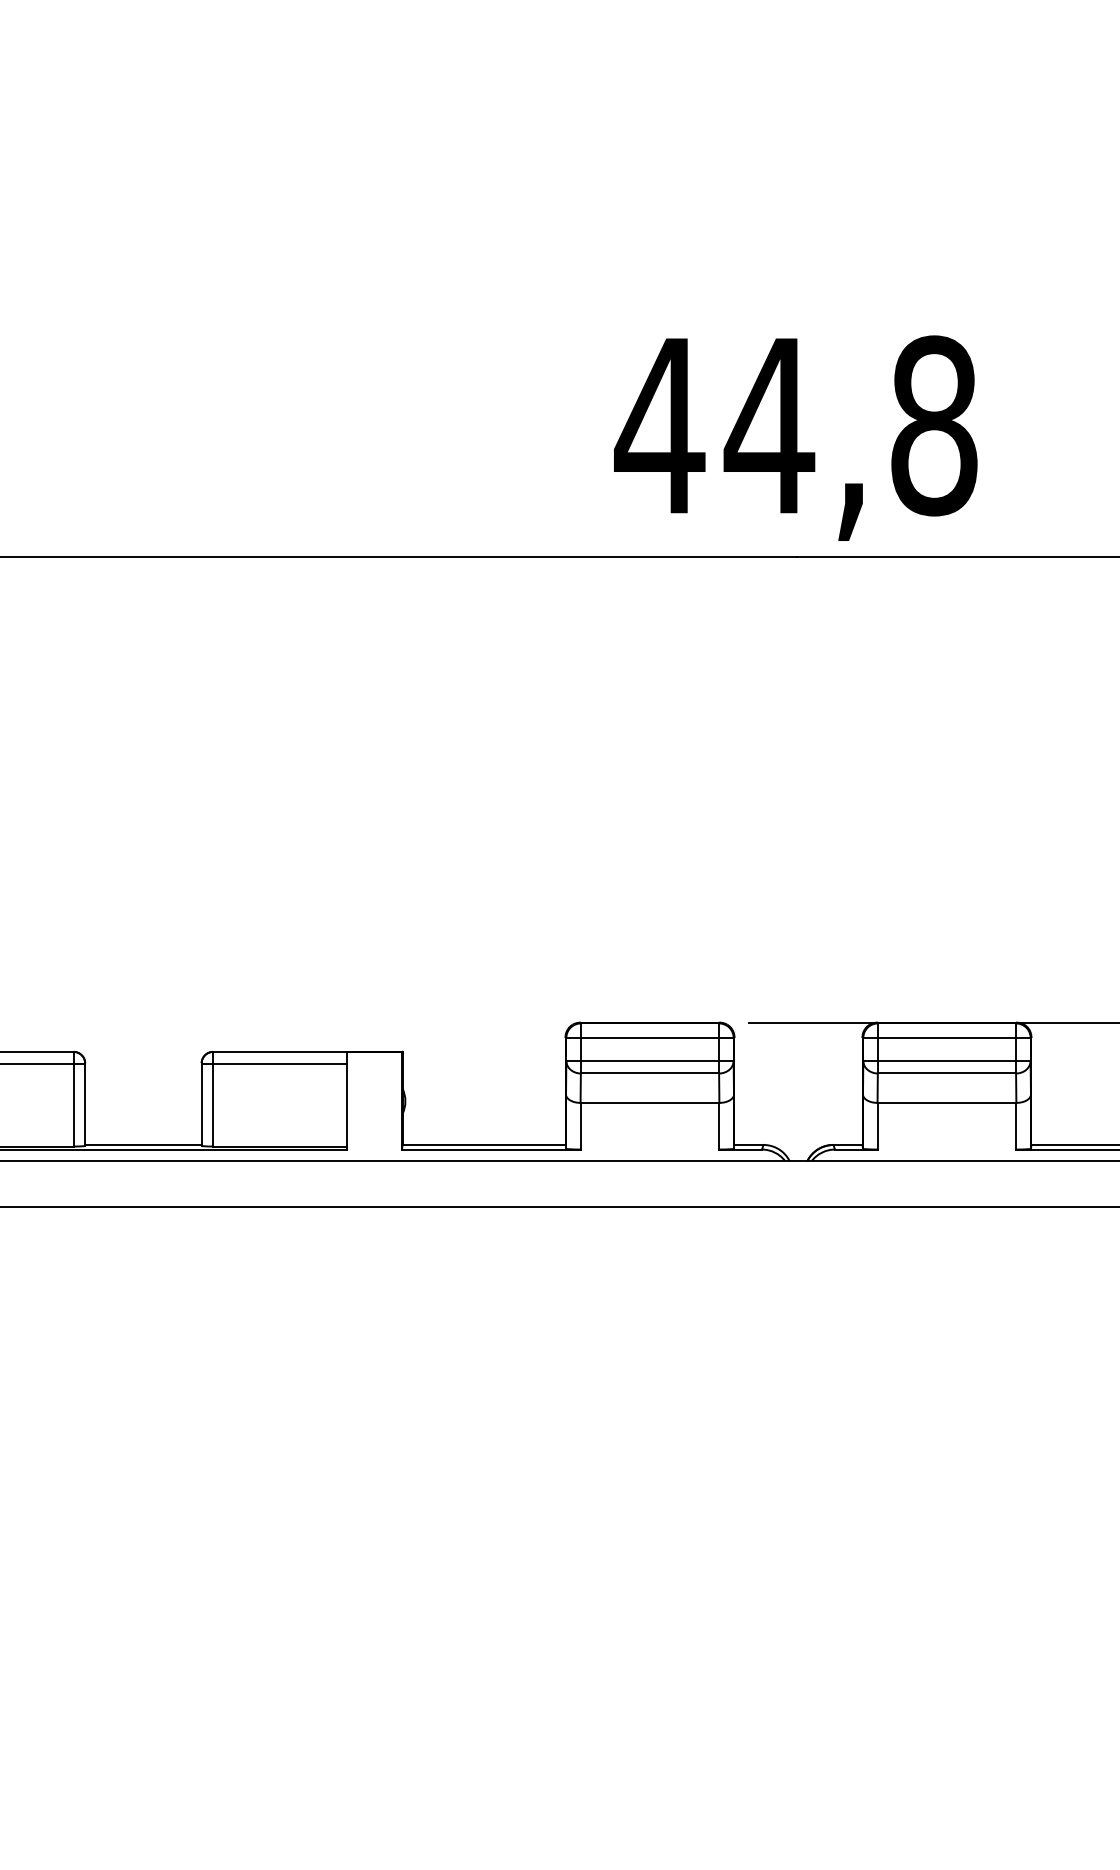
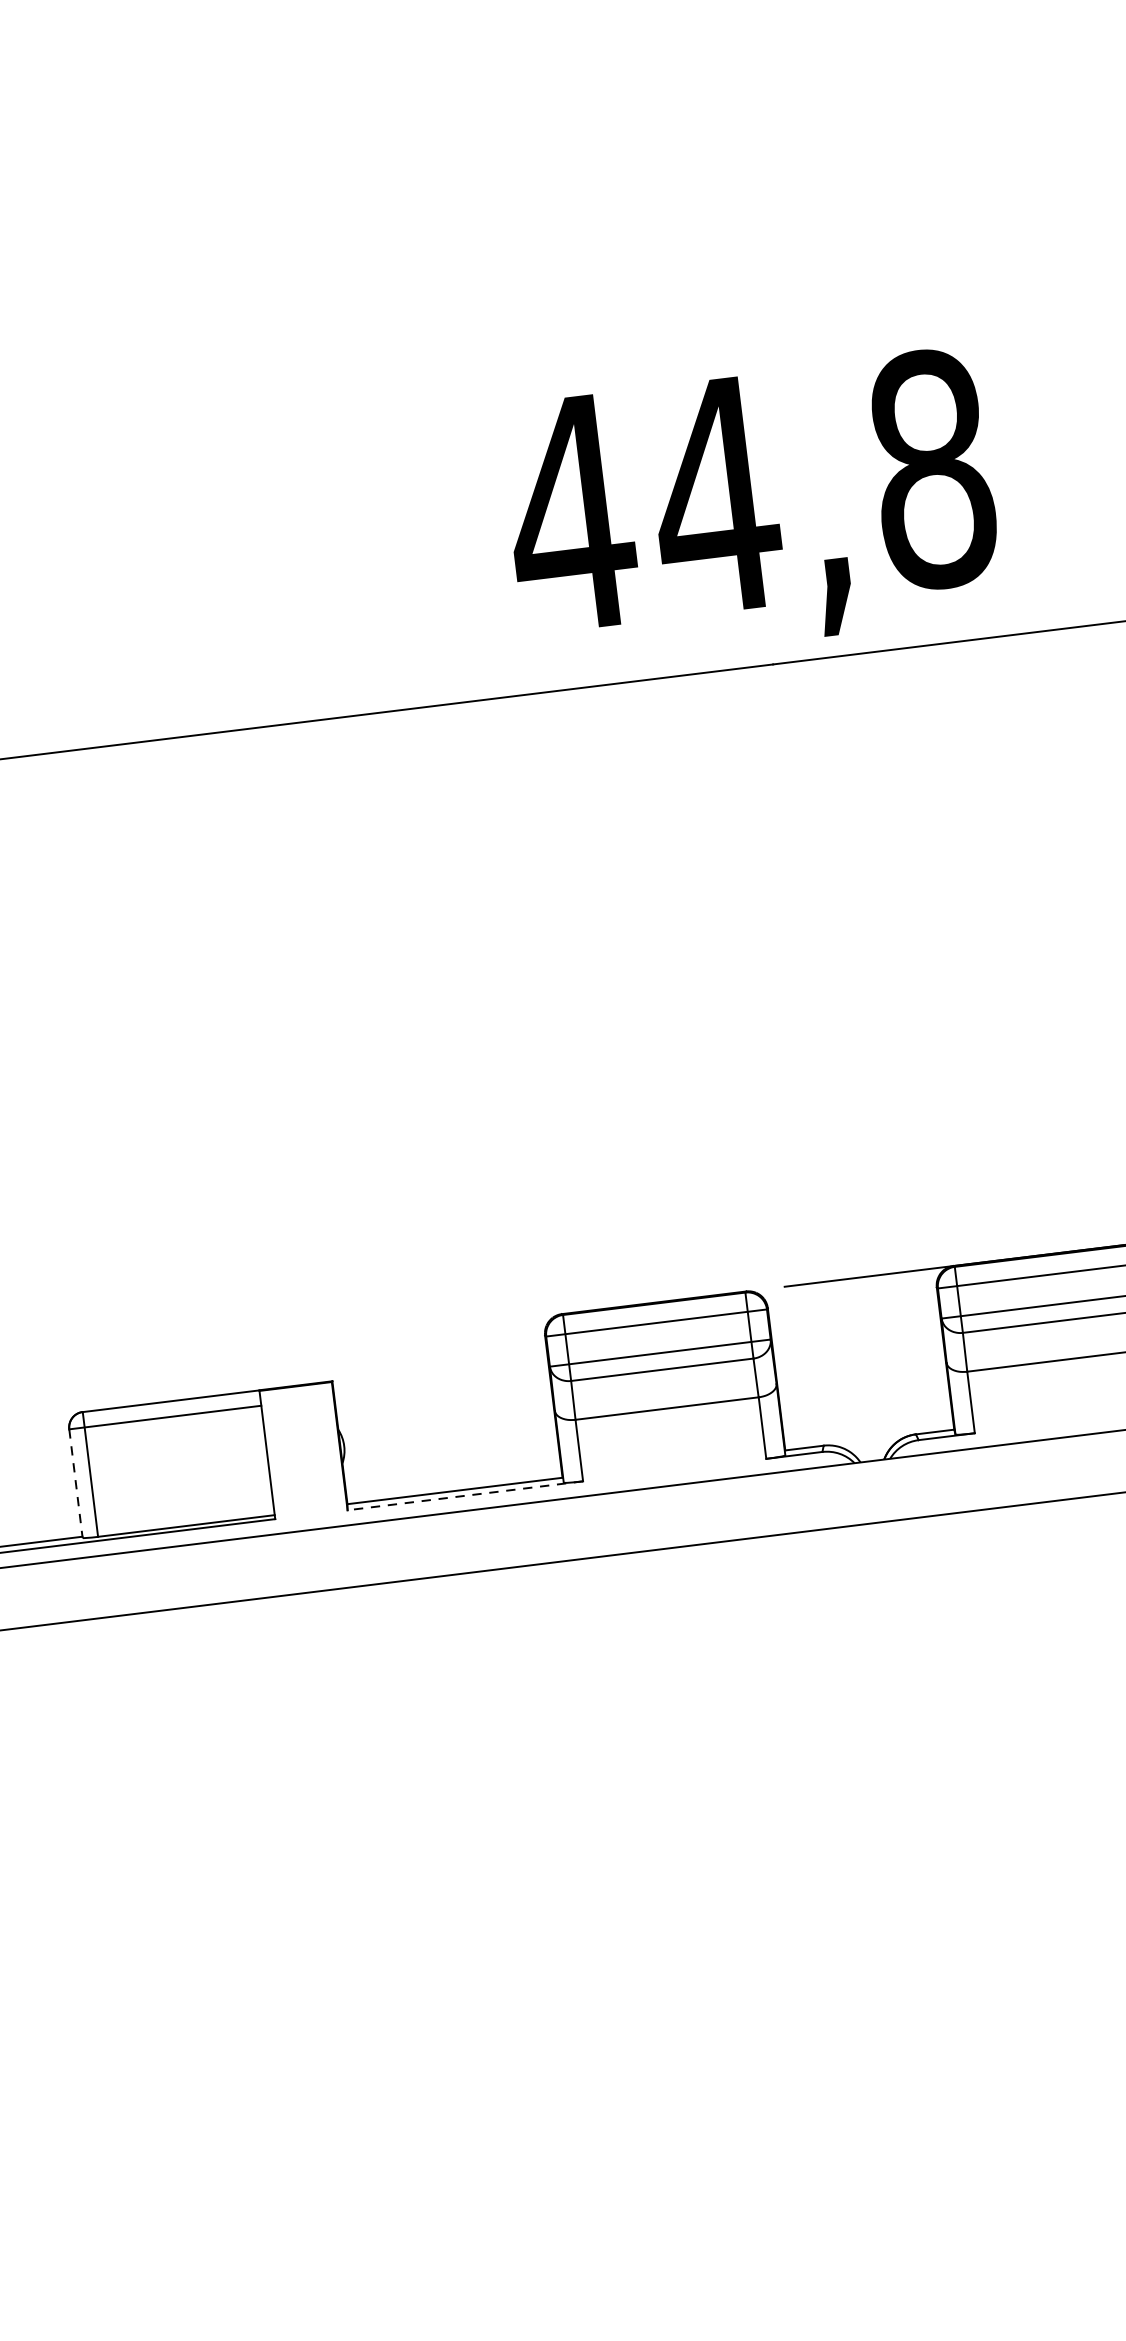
line: (201, 1105) -> (75, 1484), solid -> dashed
line: (490, 1149) -> (464, 1495), solid -> dashed

